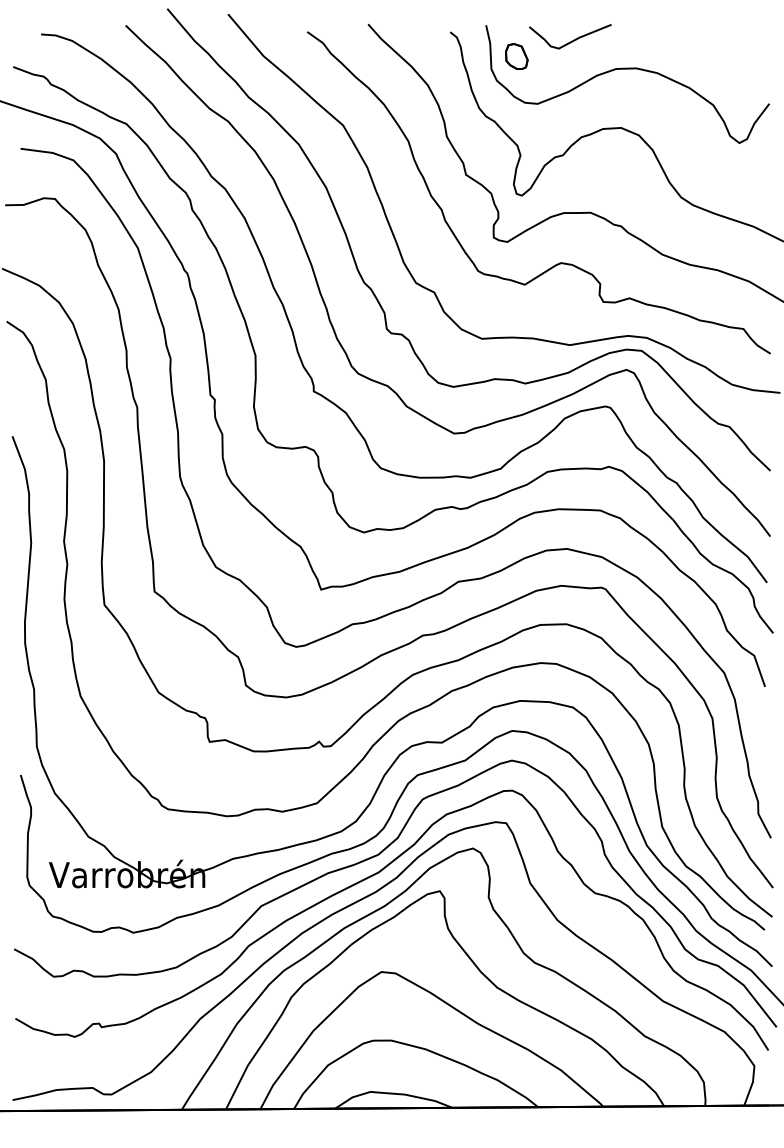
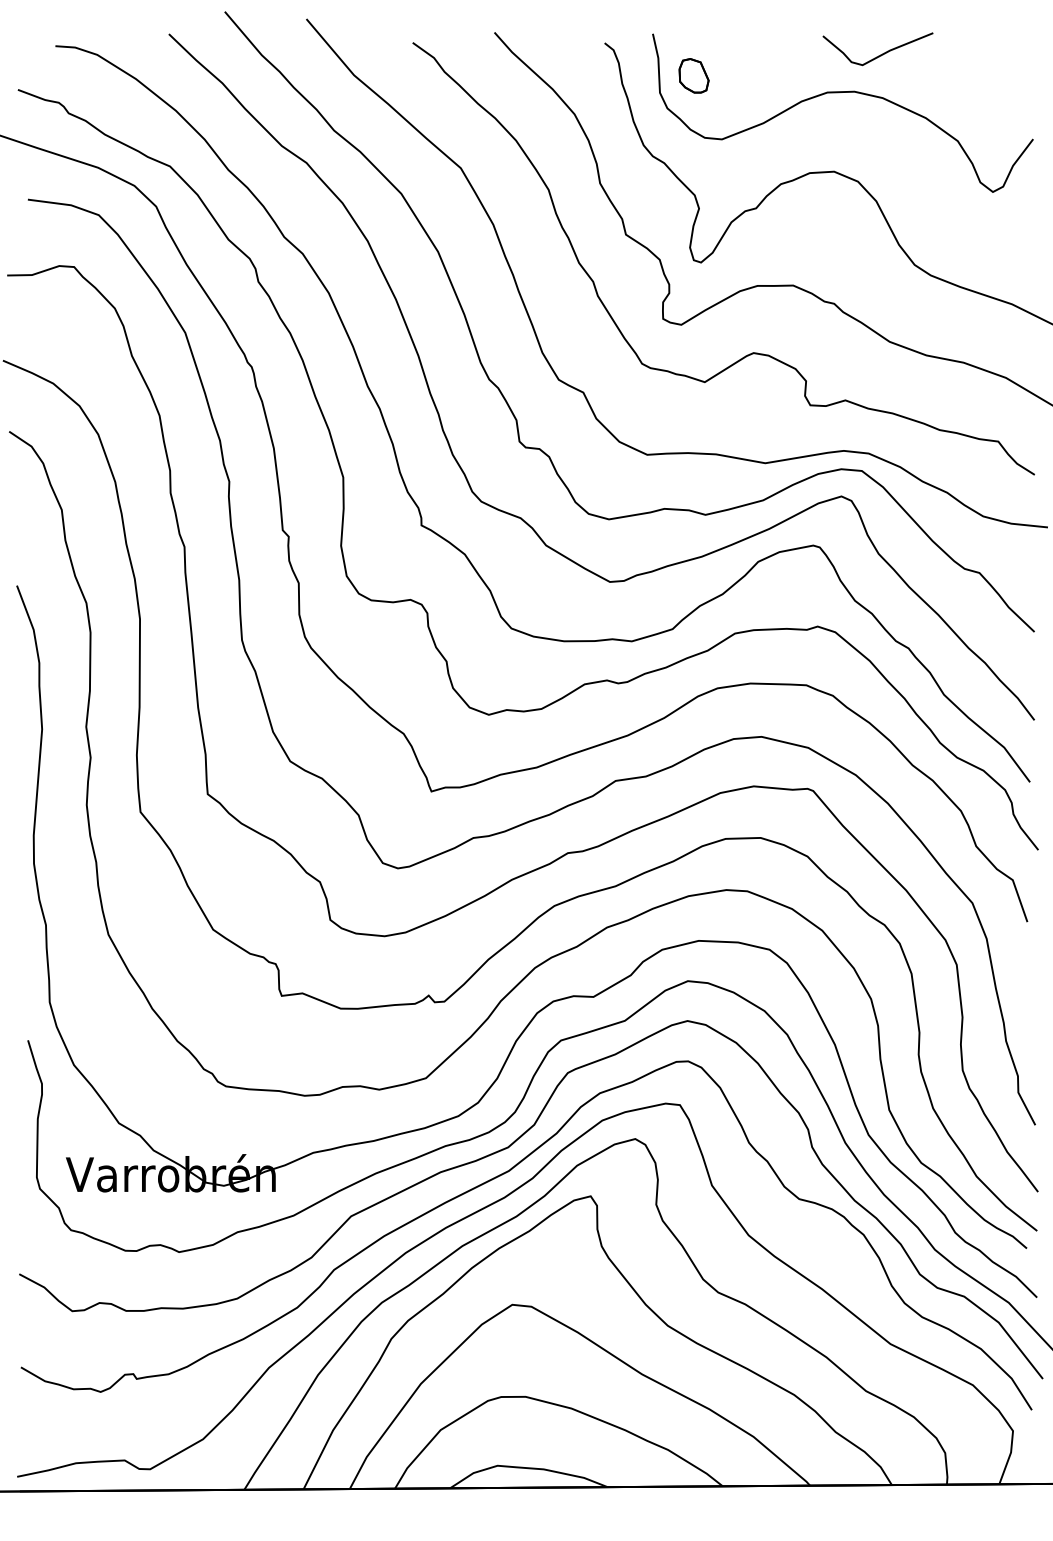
curve: (572, 40) -> (880, 54), moved

